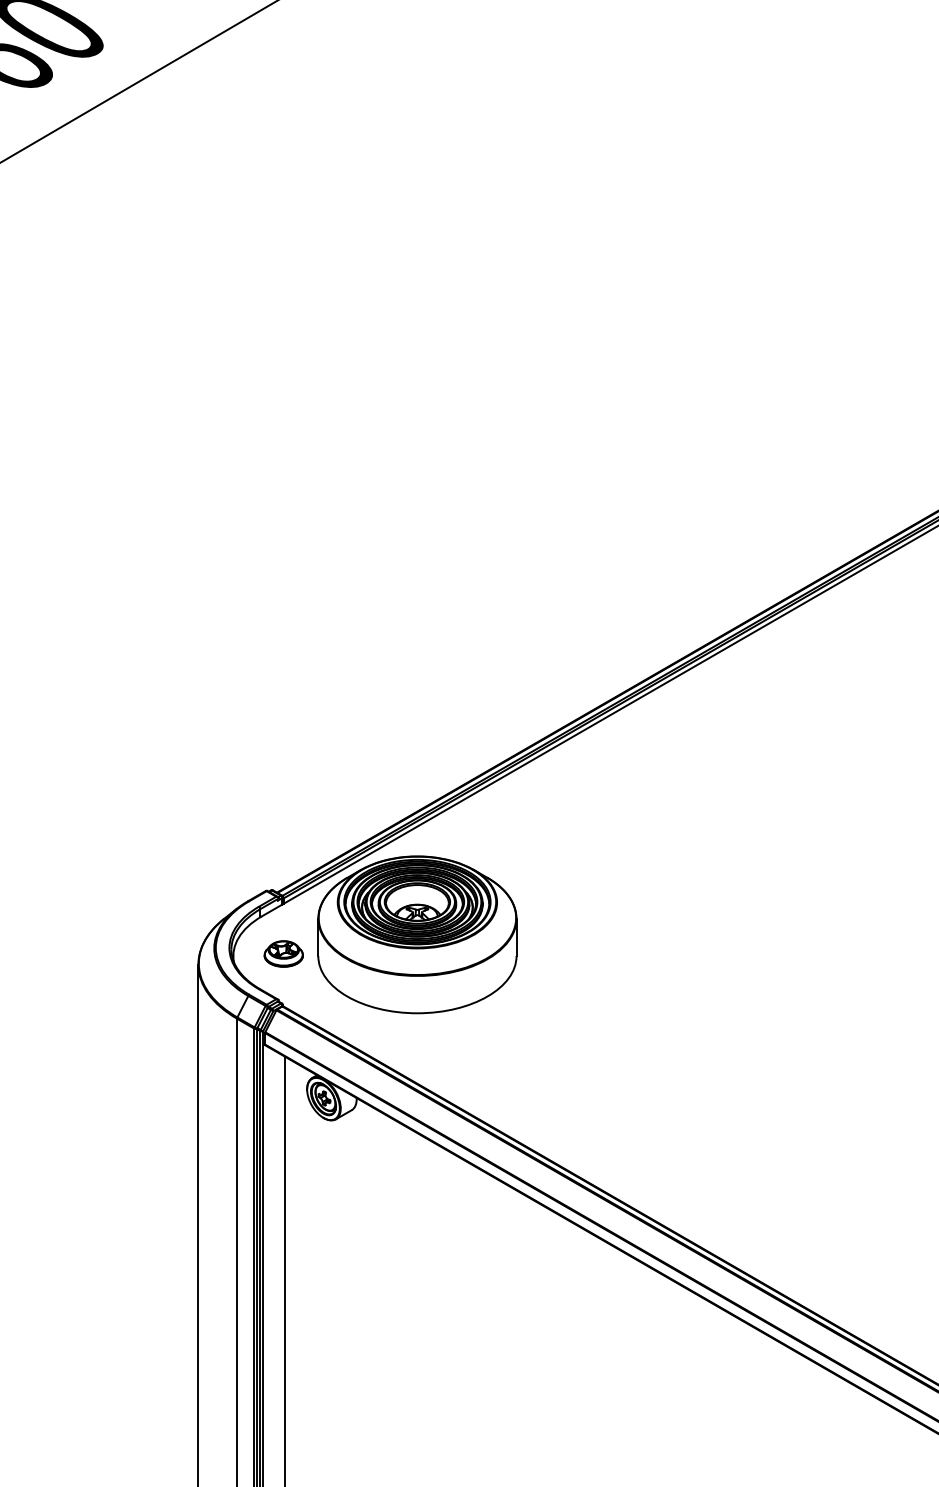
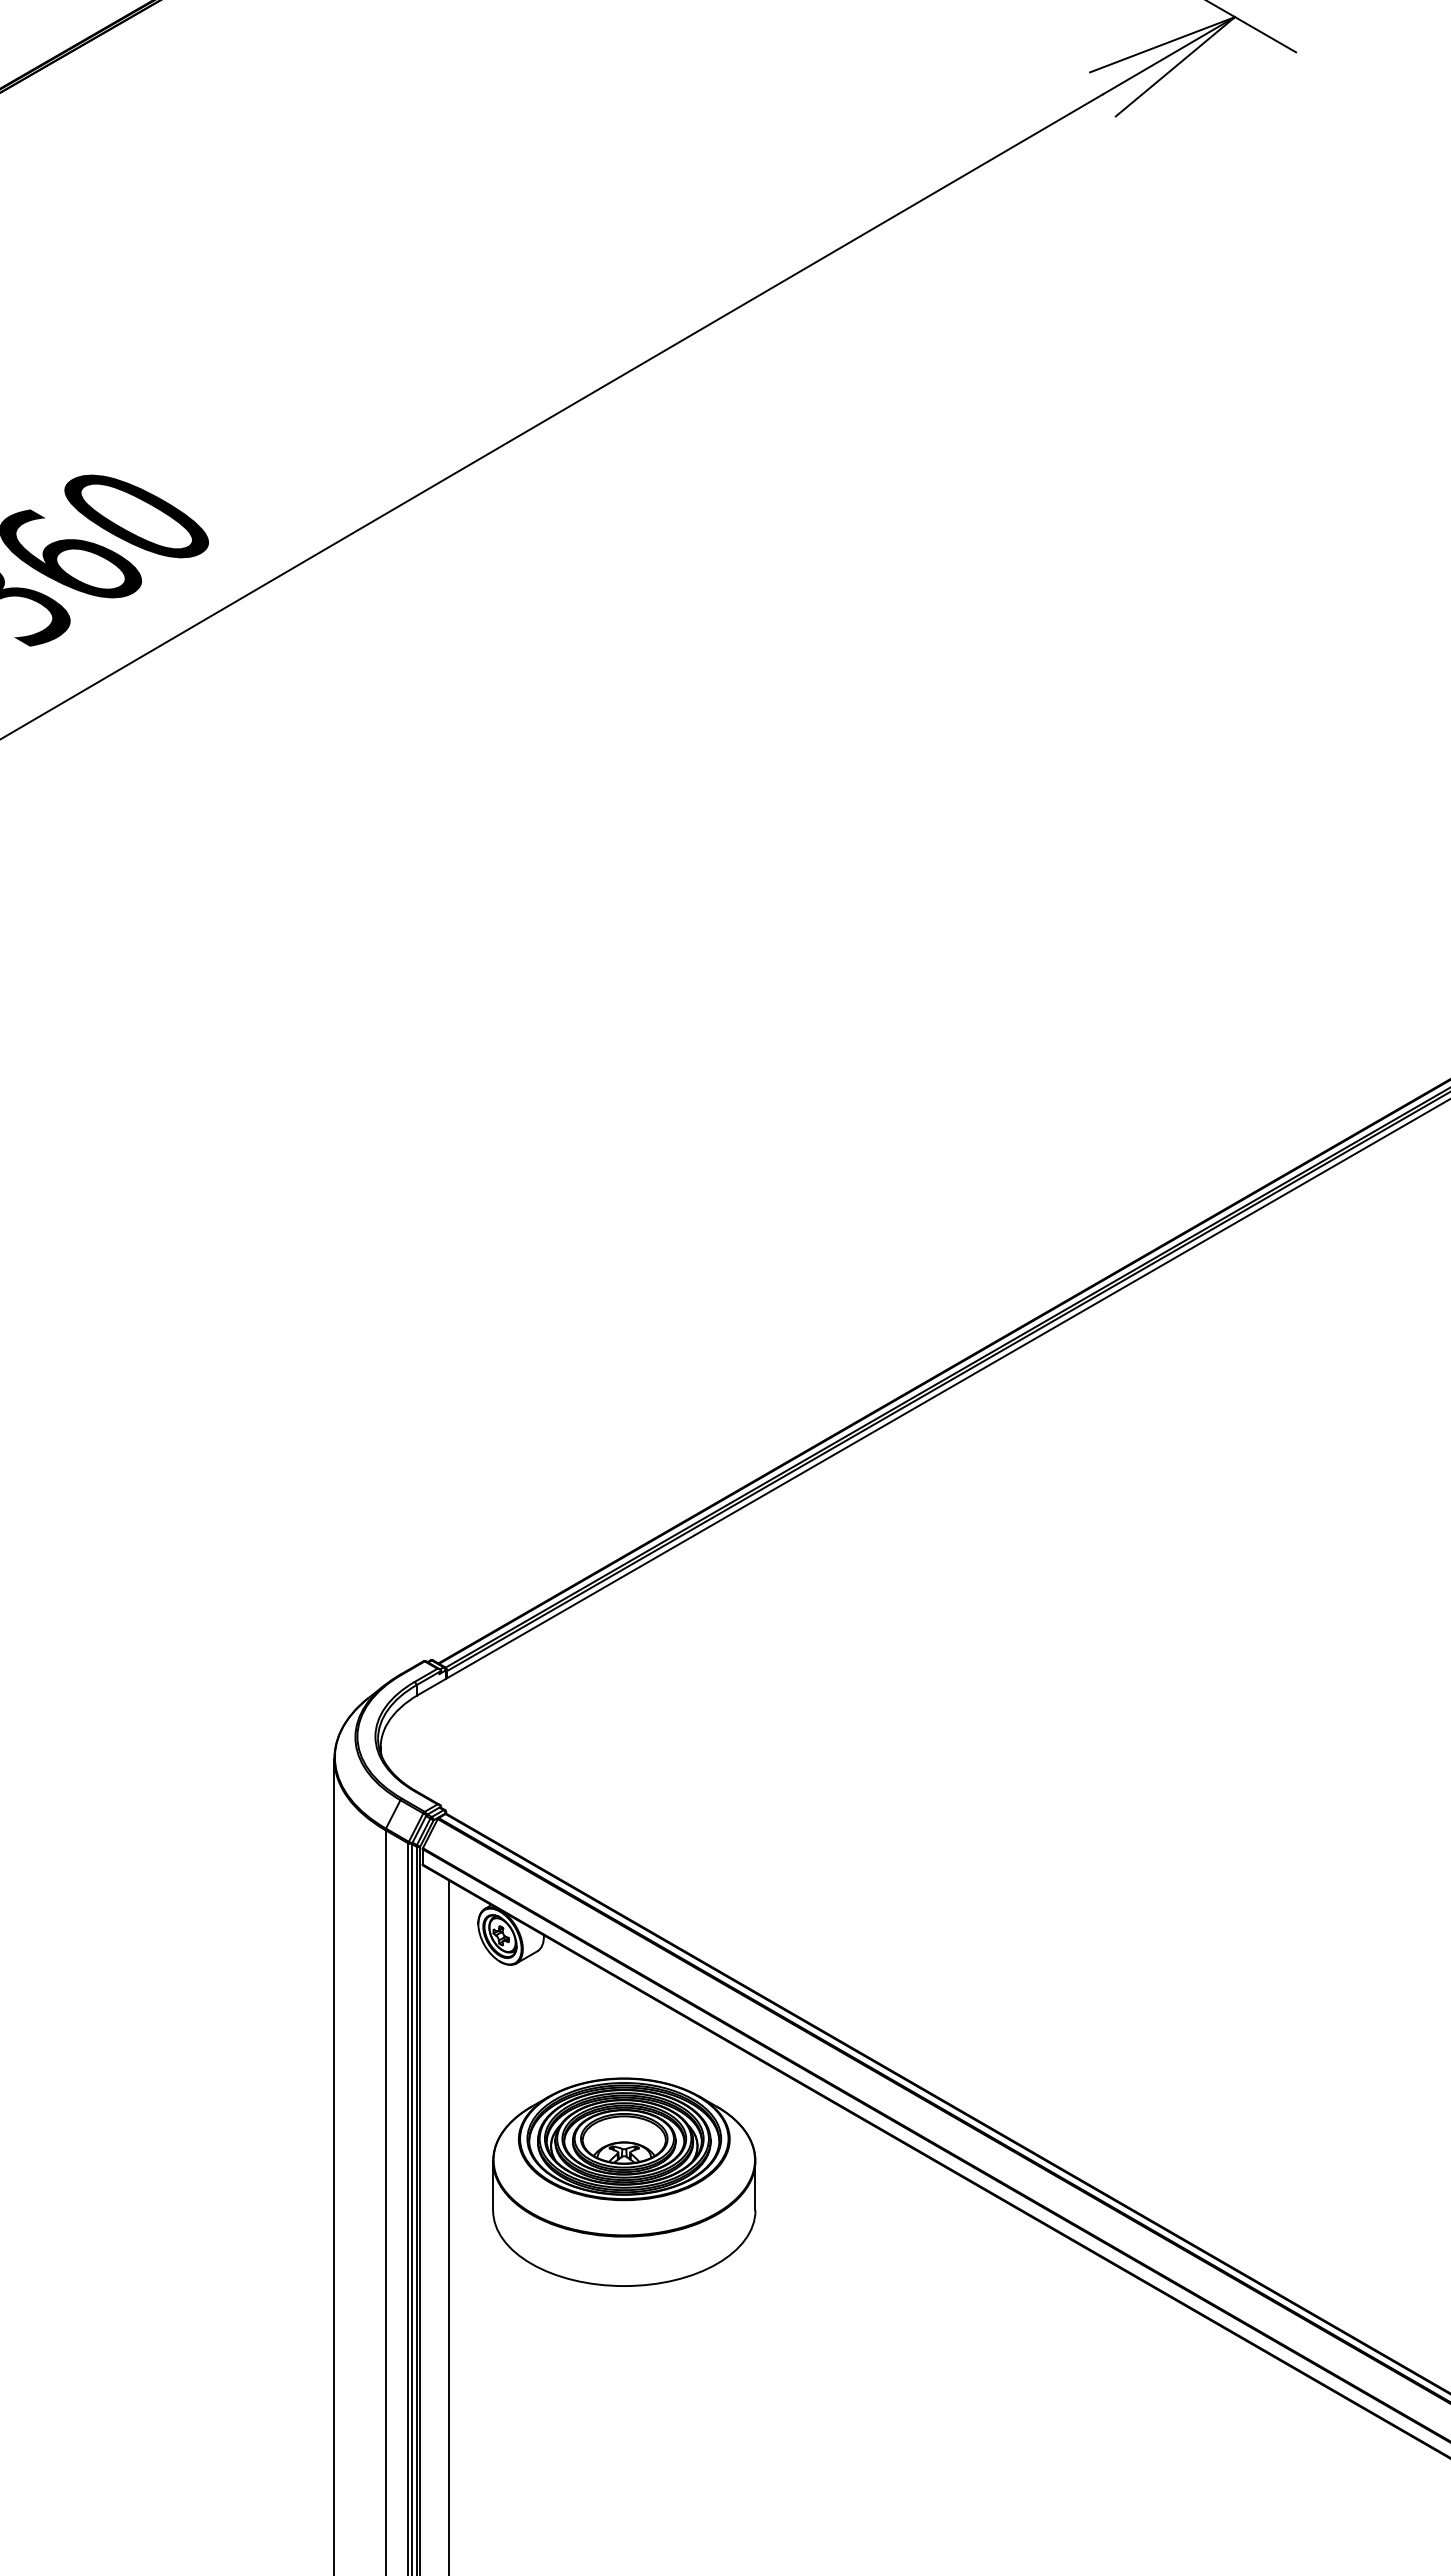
part: (417, 934) -> (624, 2181), moved
part: (283, 953) -> (447, 1744), removed

